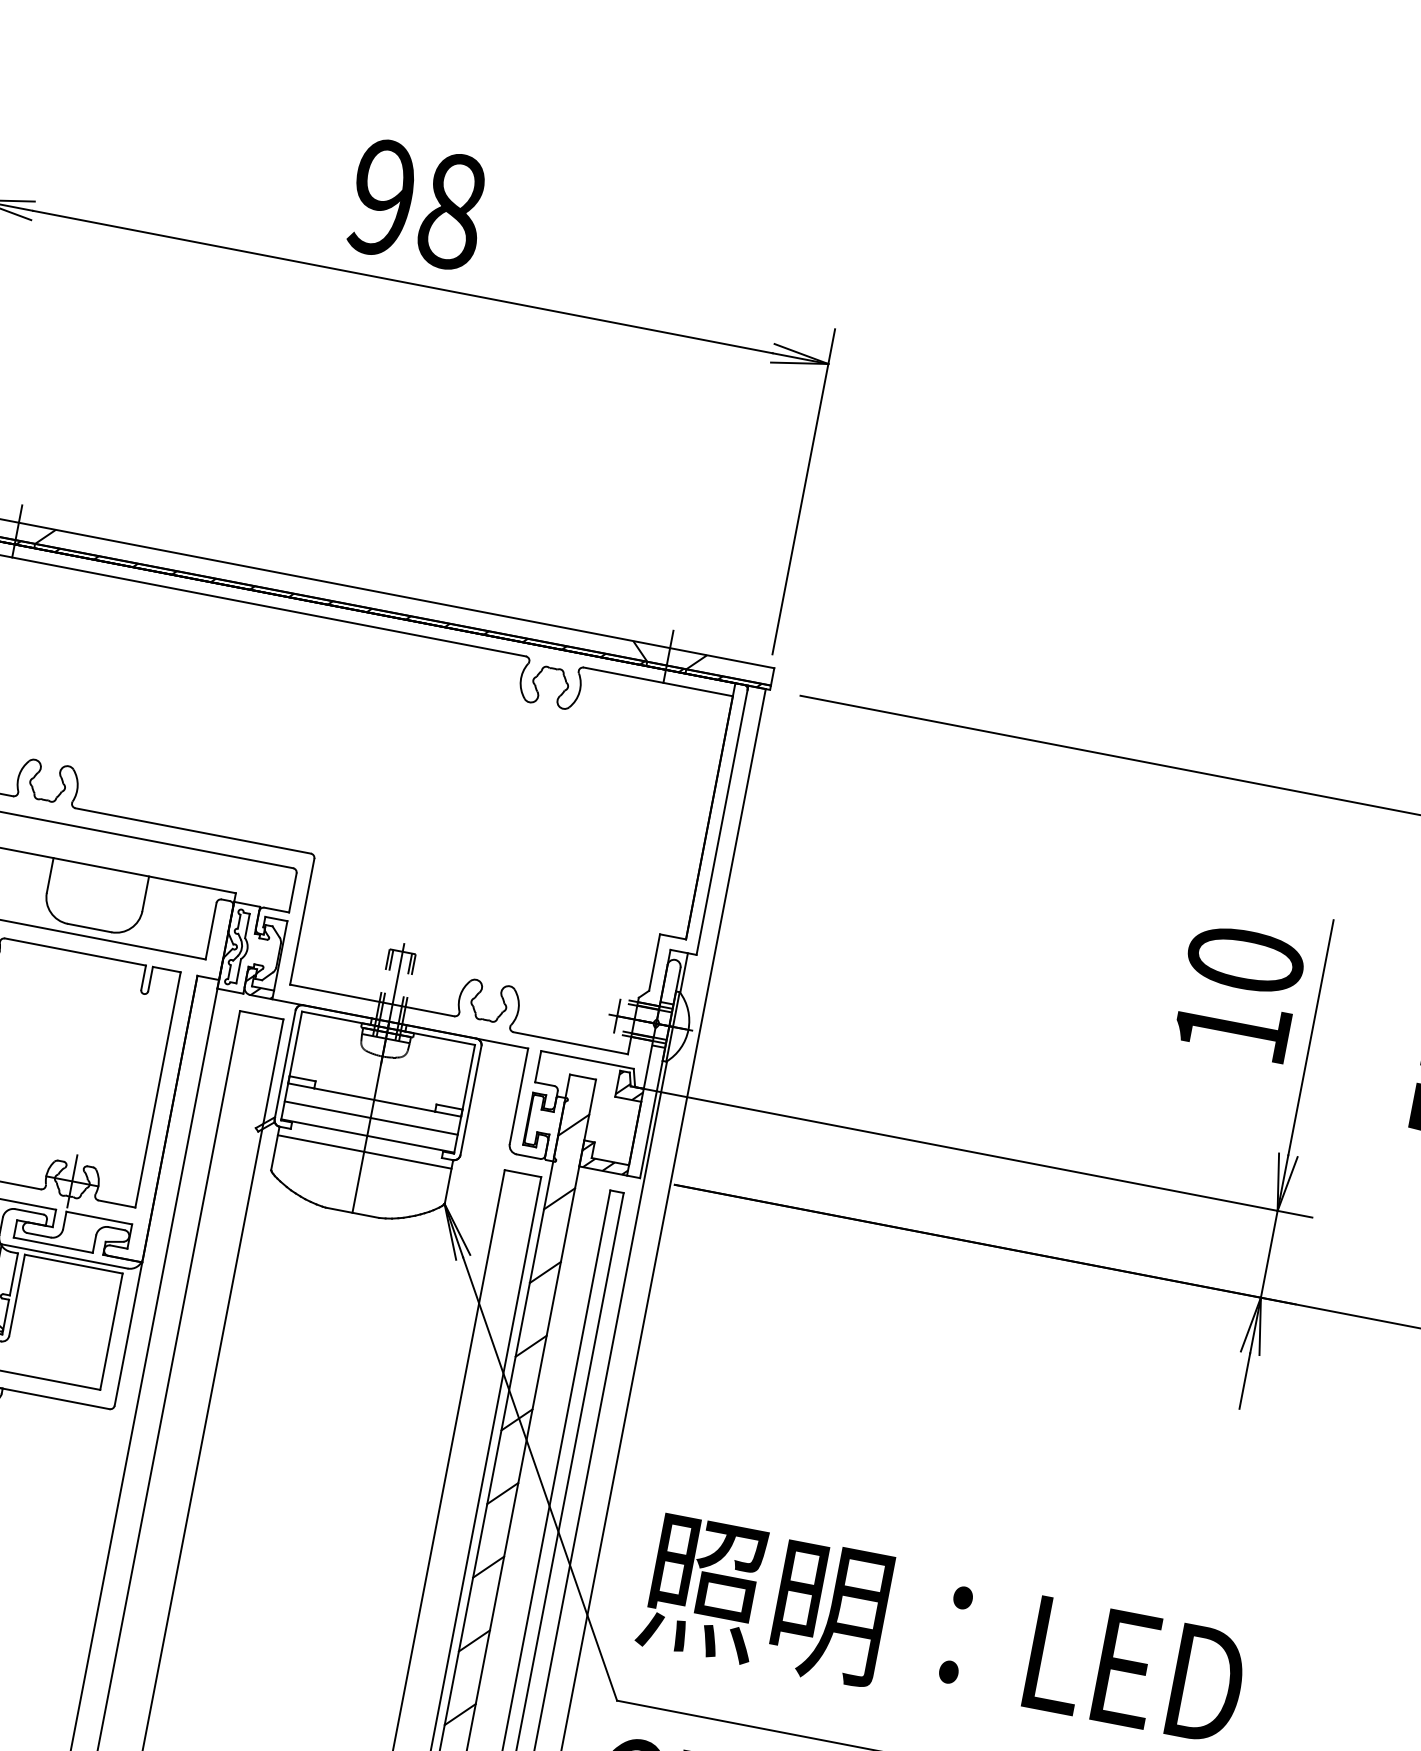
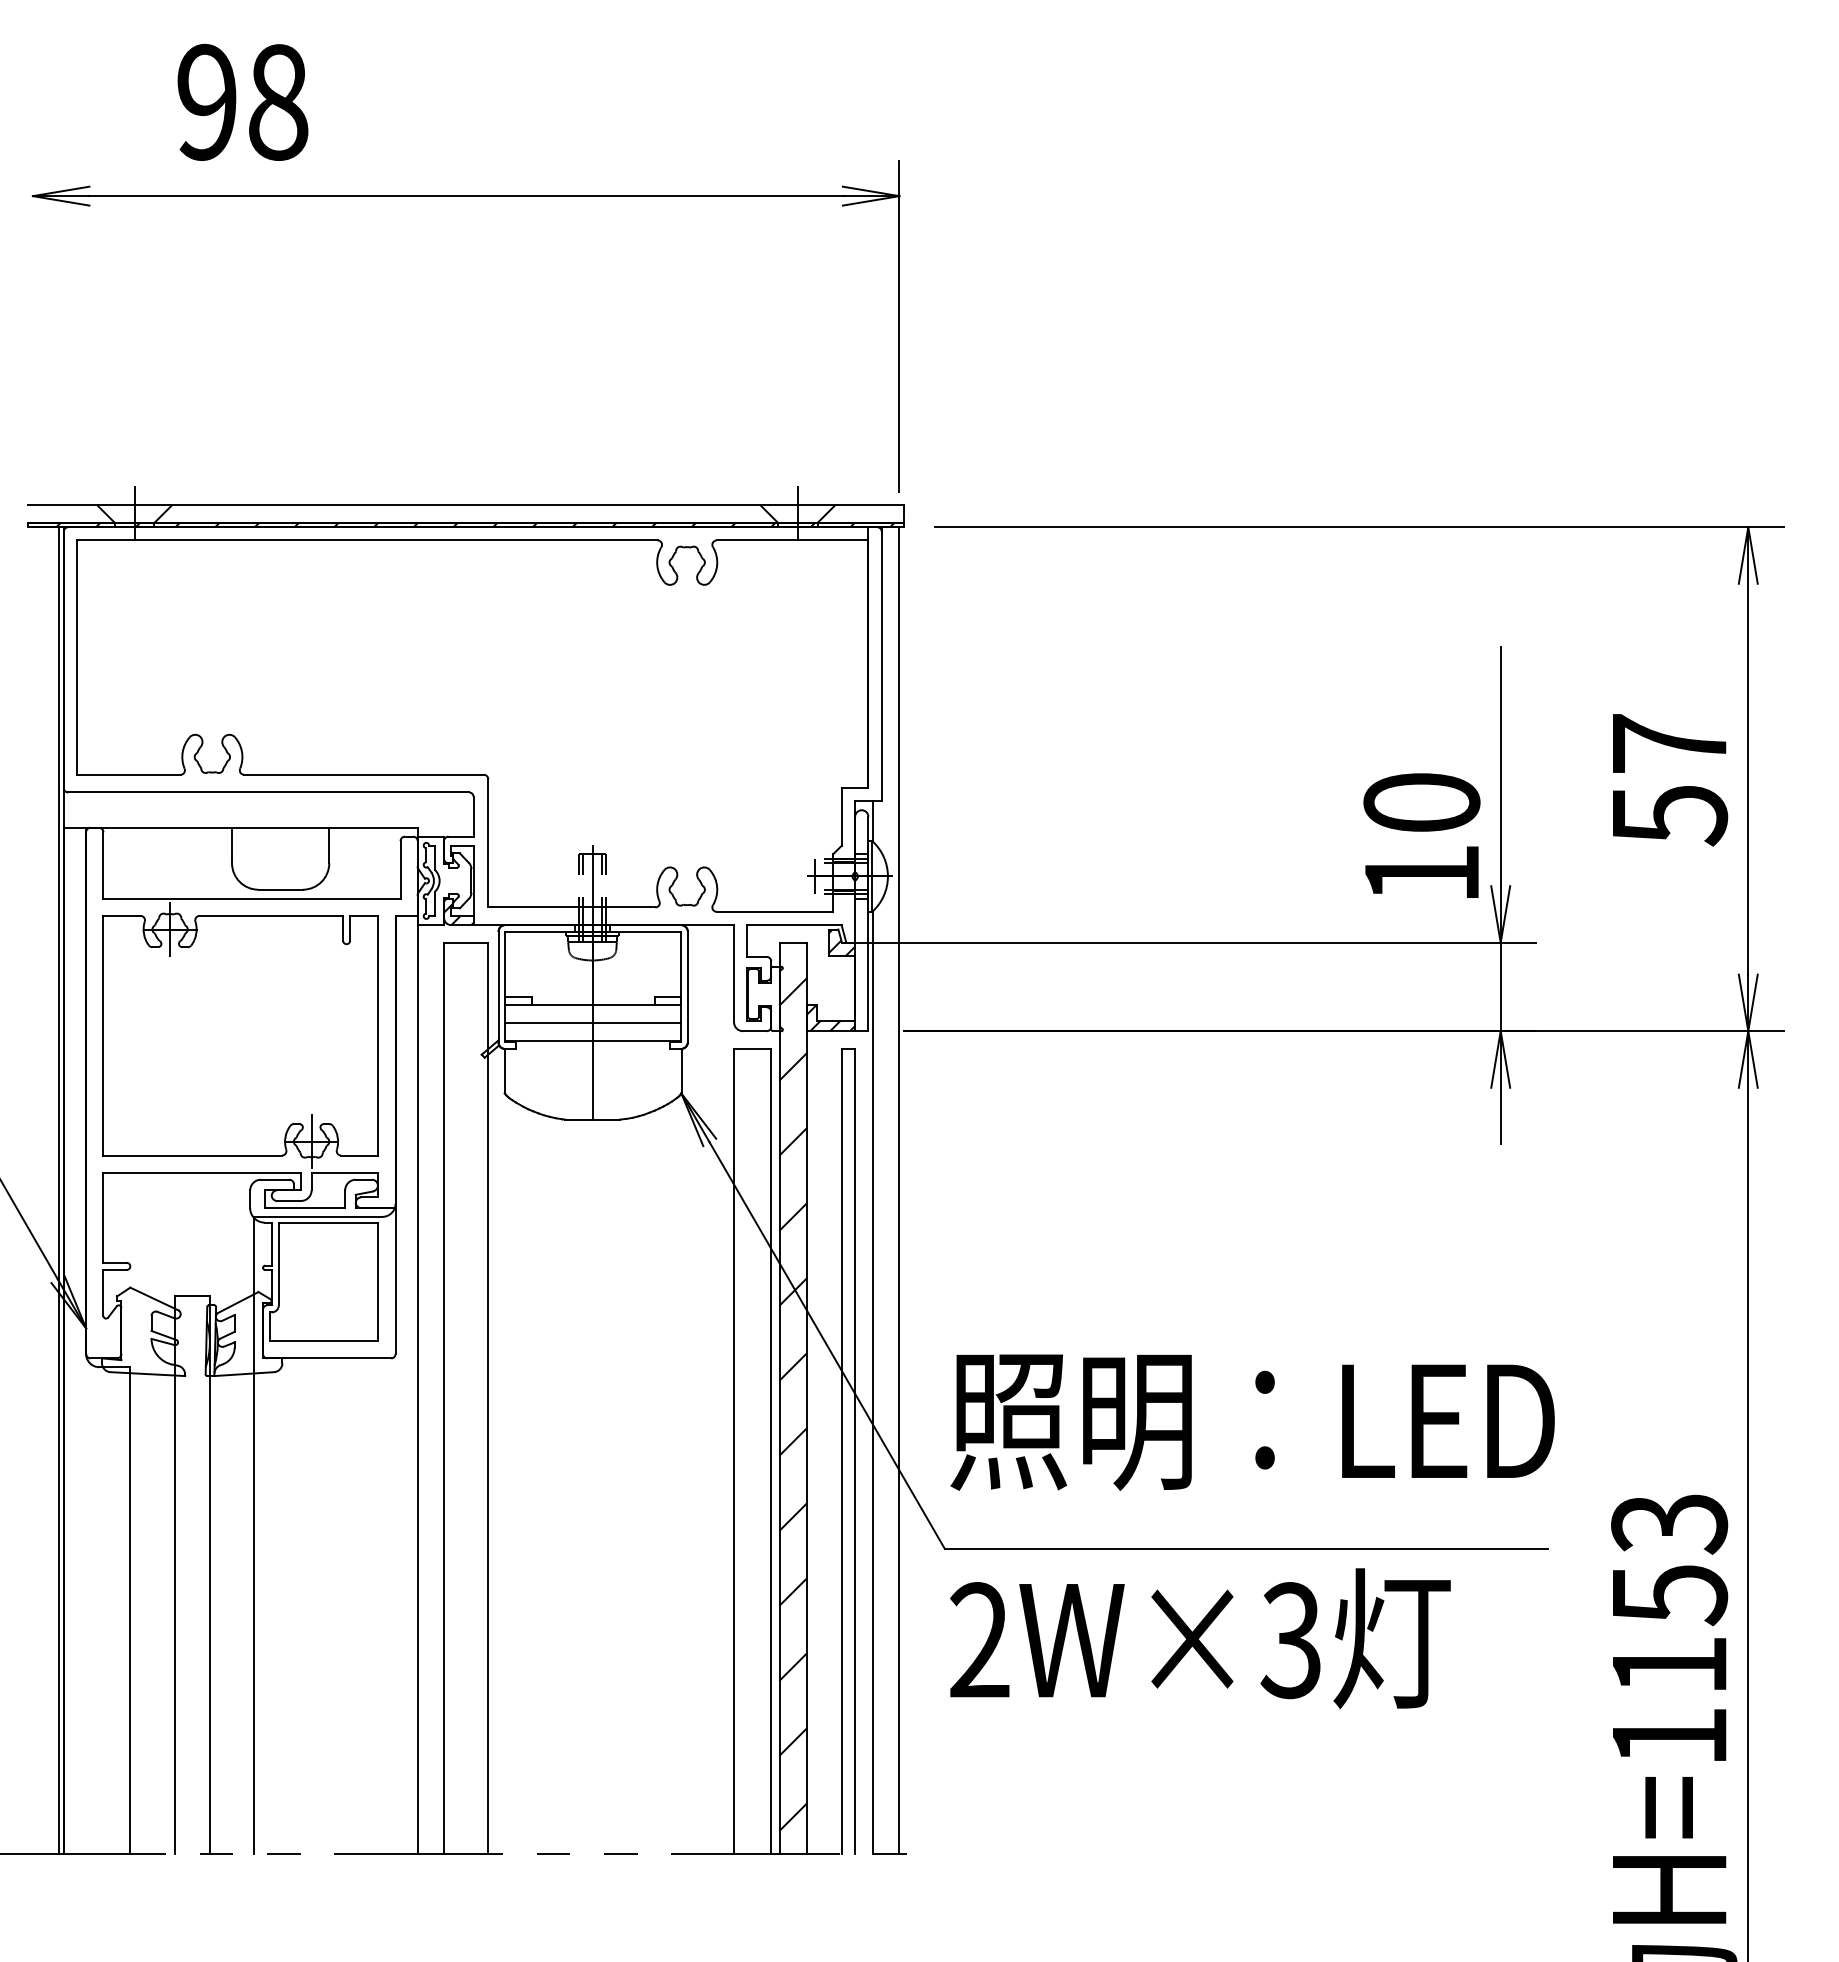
text: (417, 203) -> (242, 101), moved
text: (1239, 992) -> (1421, 835), moved
line: (364, 1151) -> (592, 1057), removed

